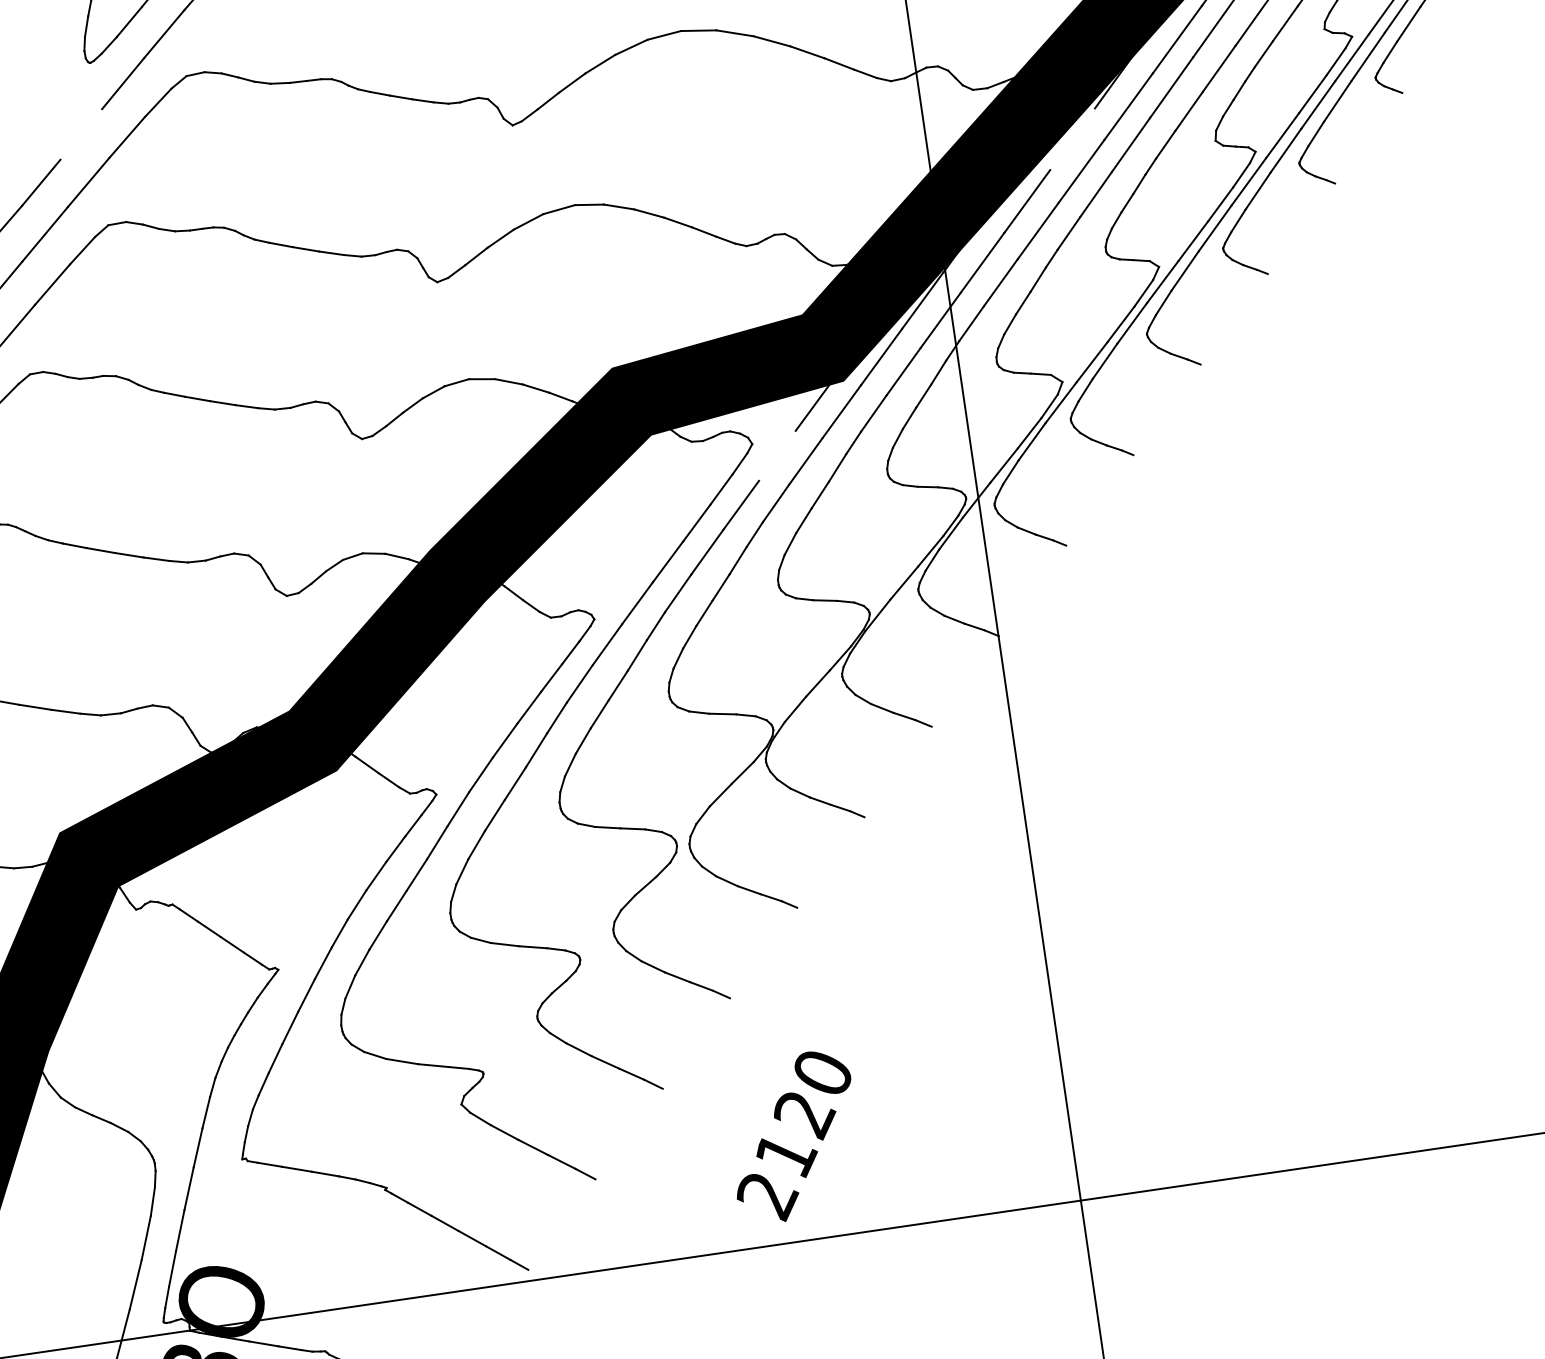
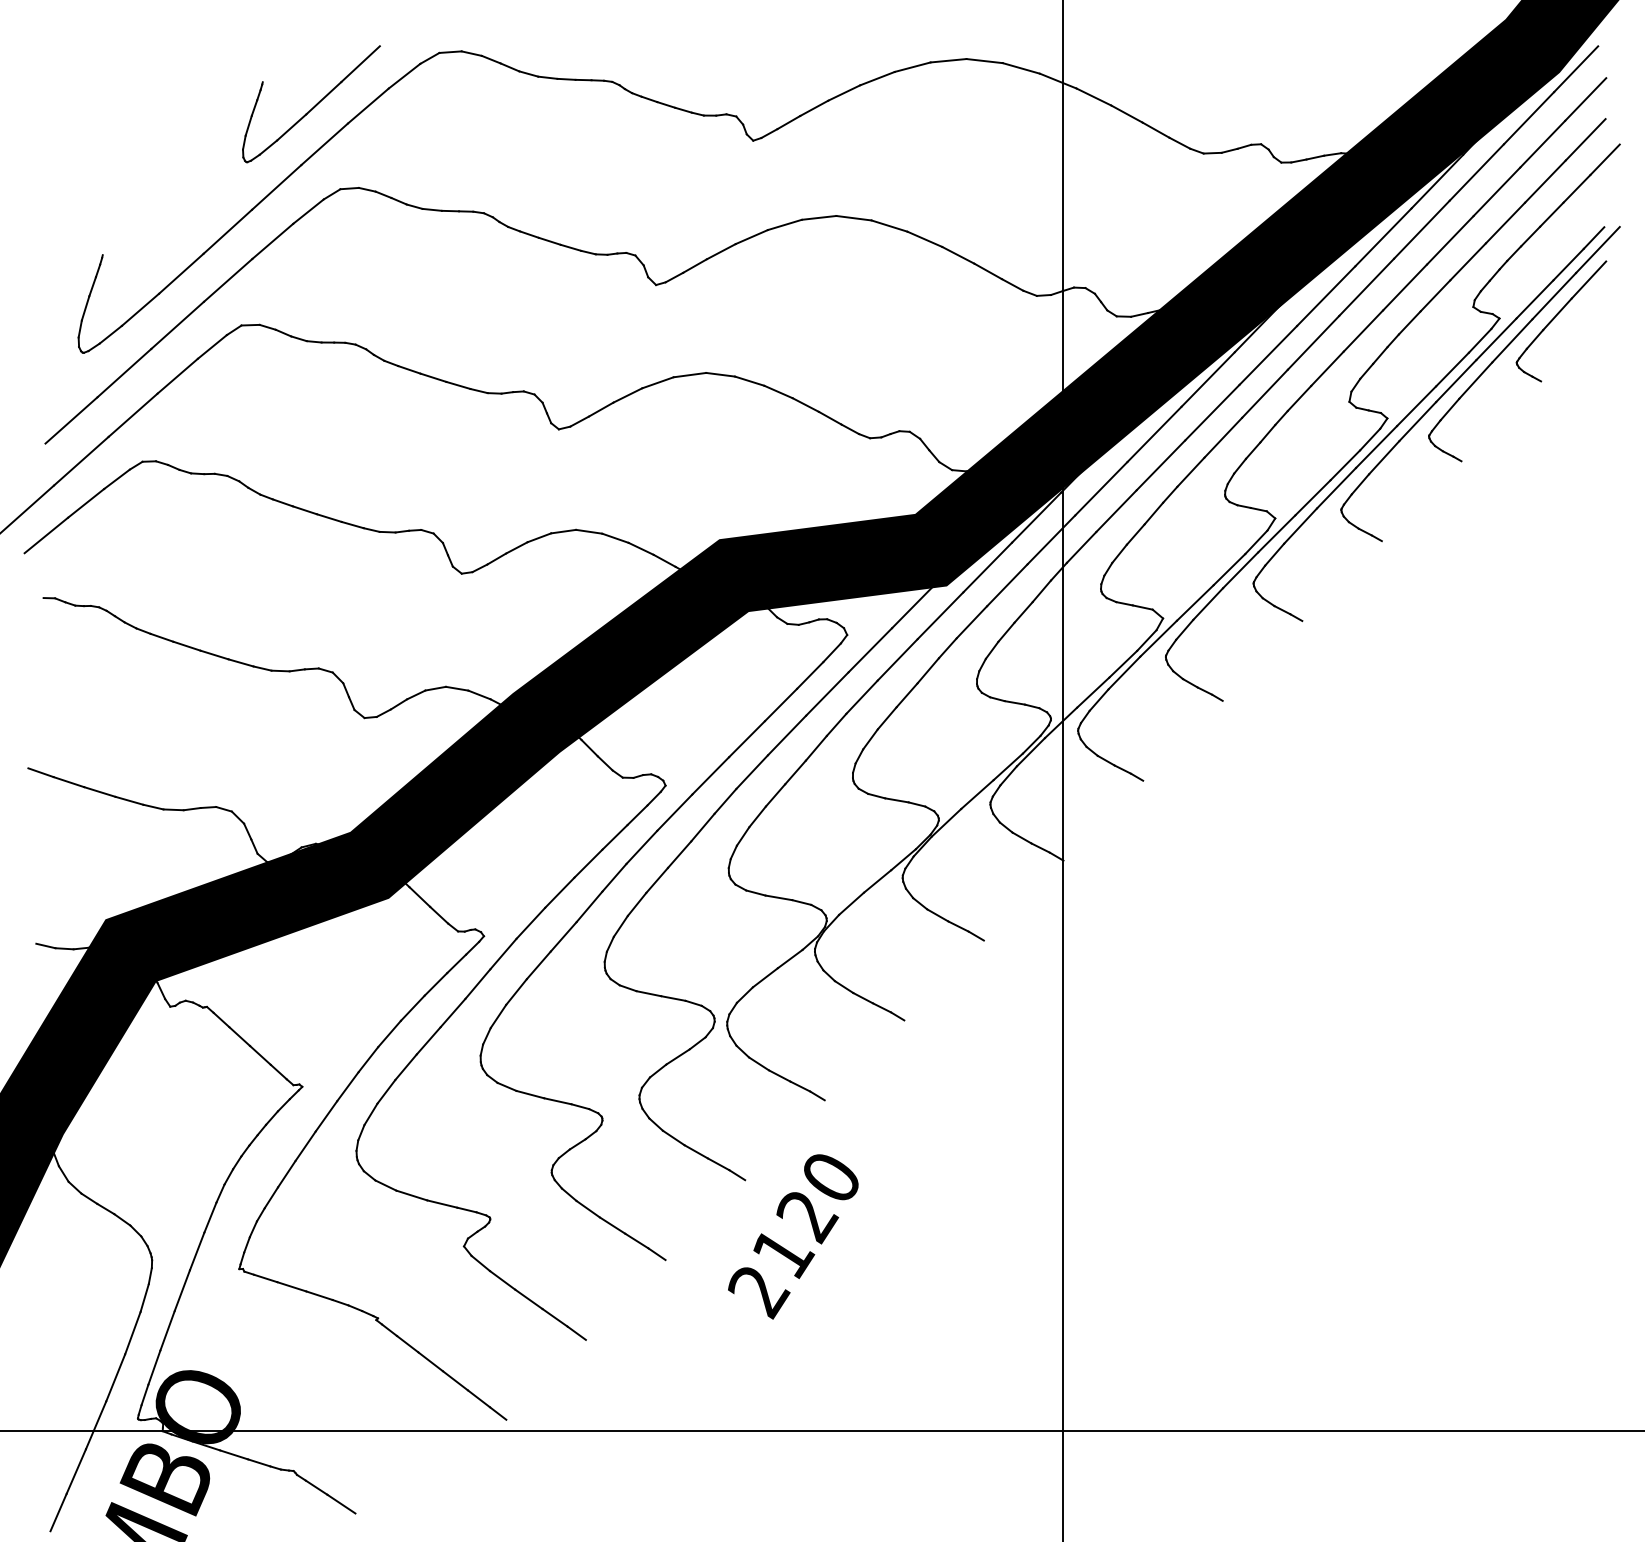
line: (80, 134) -> (227, 231), added
line: (1071, 139) -> (1207, 379), added
line: (777, 456) -> (870, 650), added
text: (794, 1136) -> (793, 1236), moved

